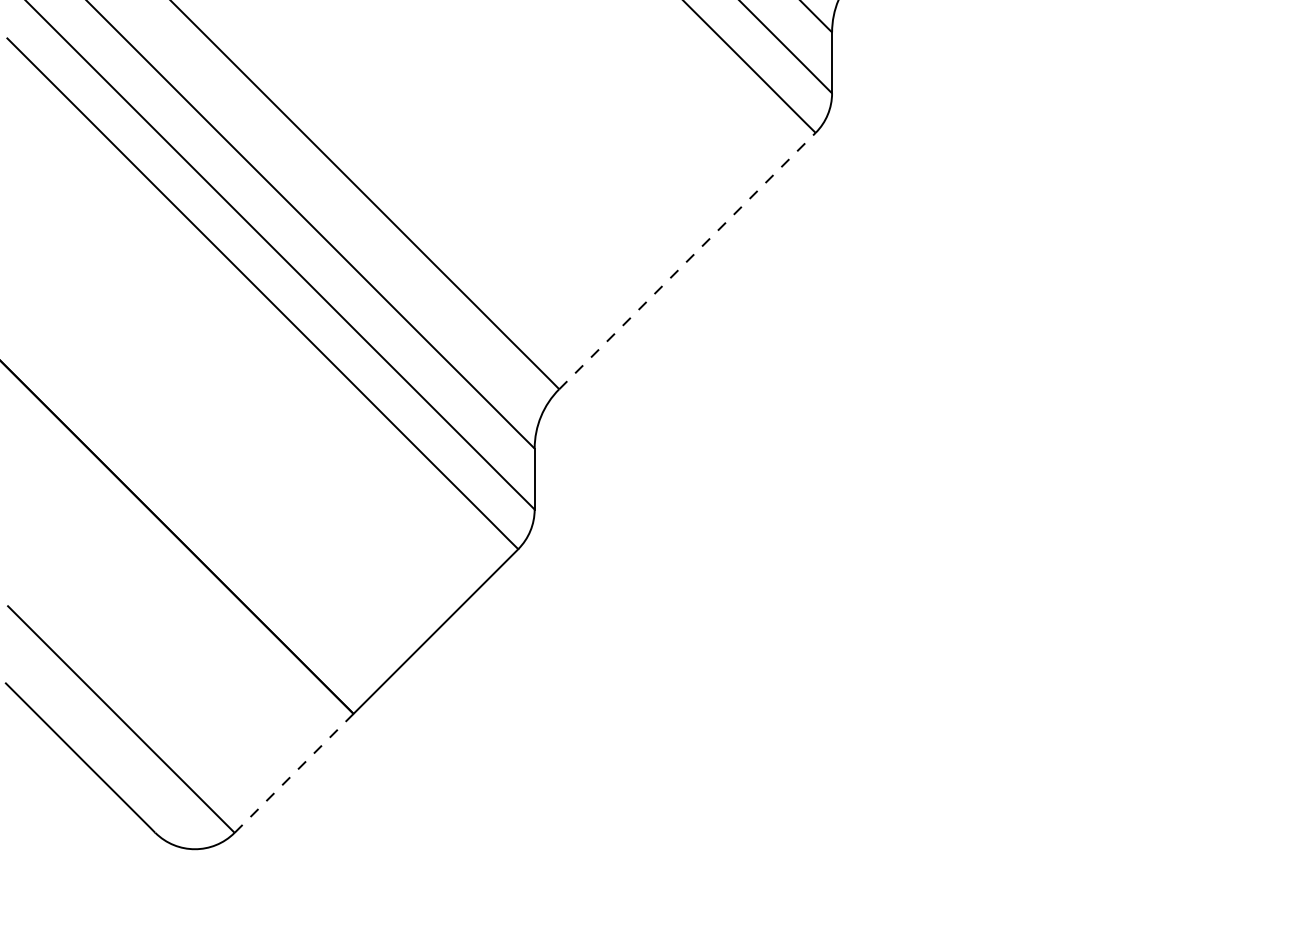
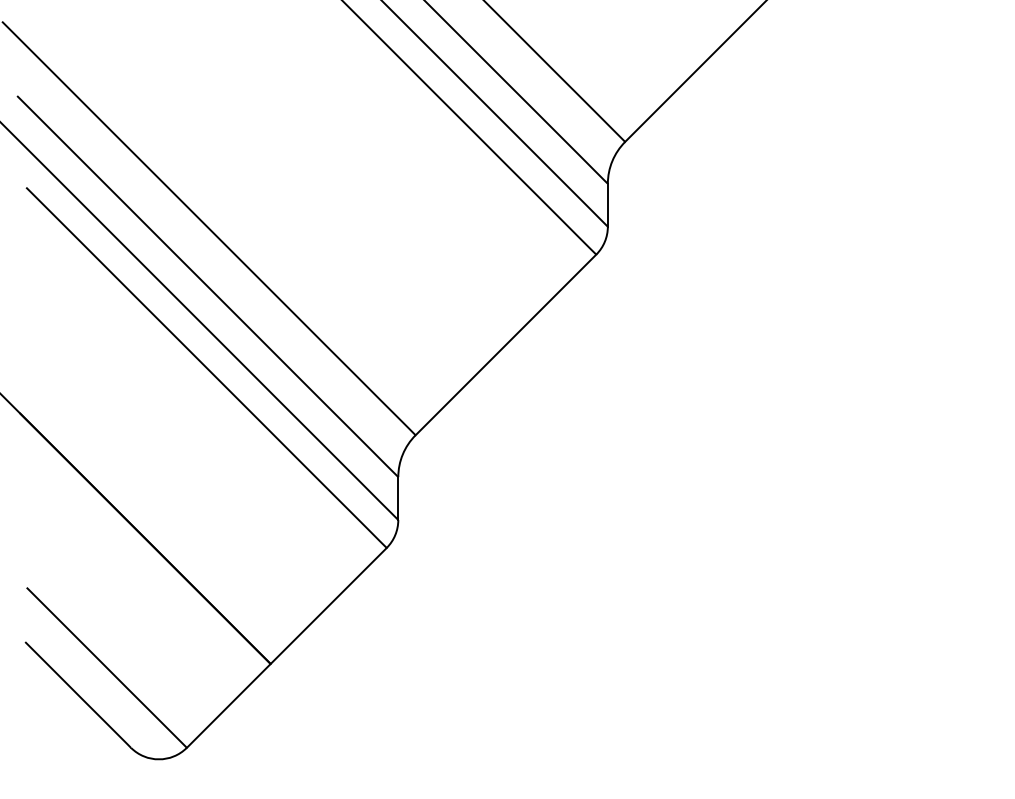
line: (686, 260) -> (505, 344), dashed -> solid
line: (295, 772) -> (229, 705), dashed -> solid

